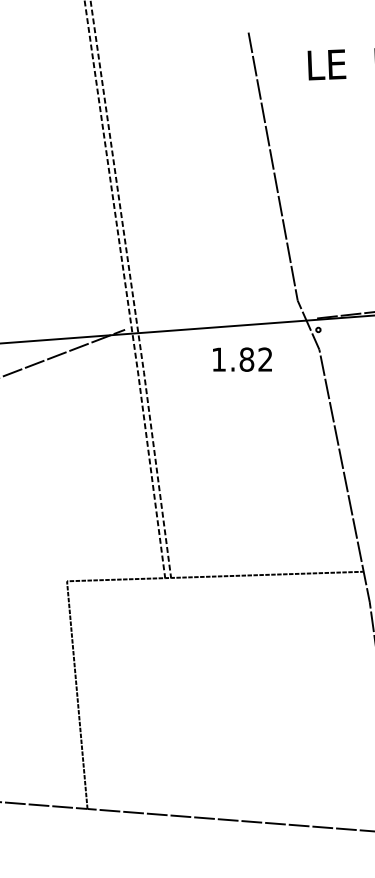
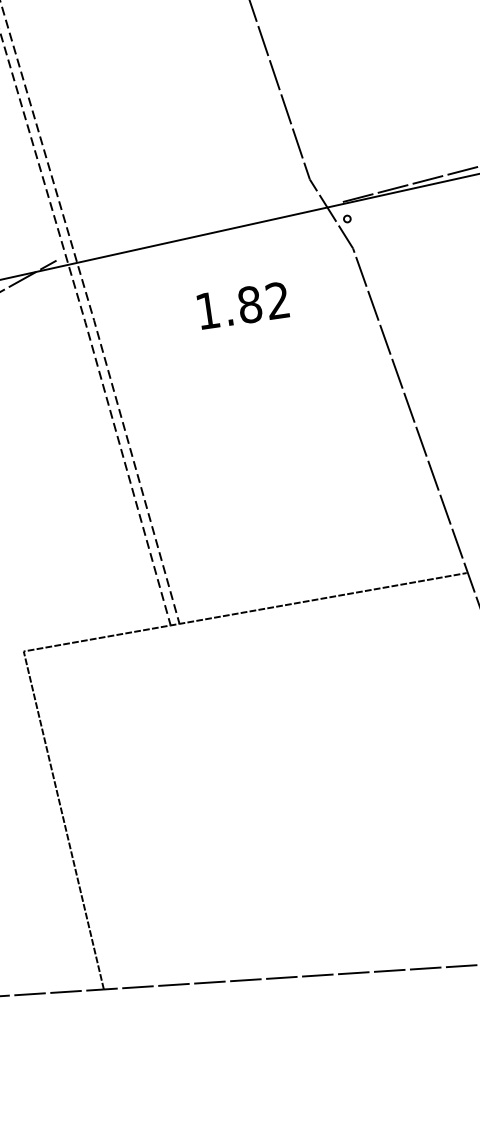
text: (242, 359) -> (243, 305), moved

